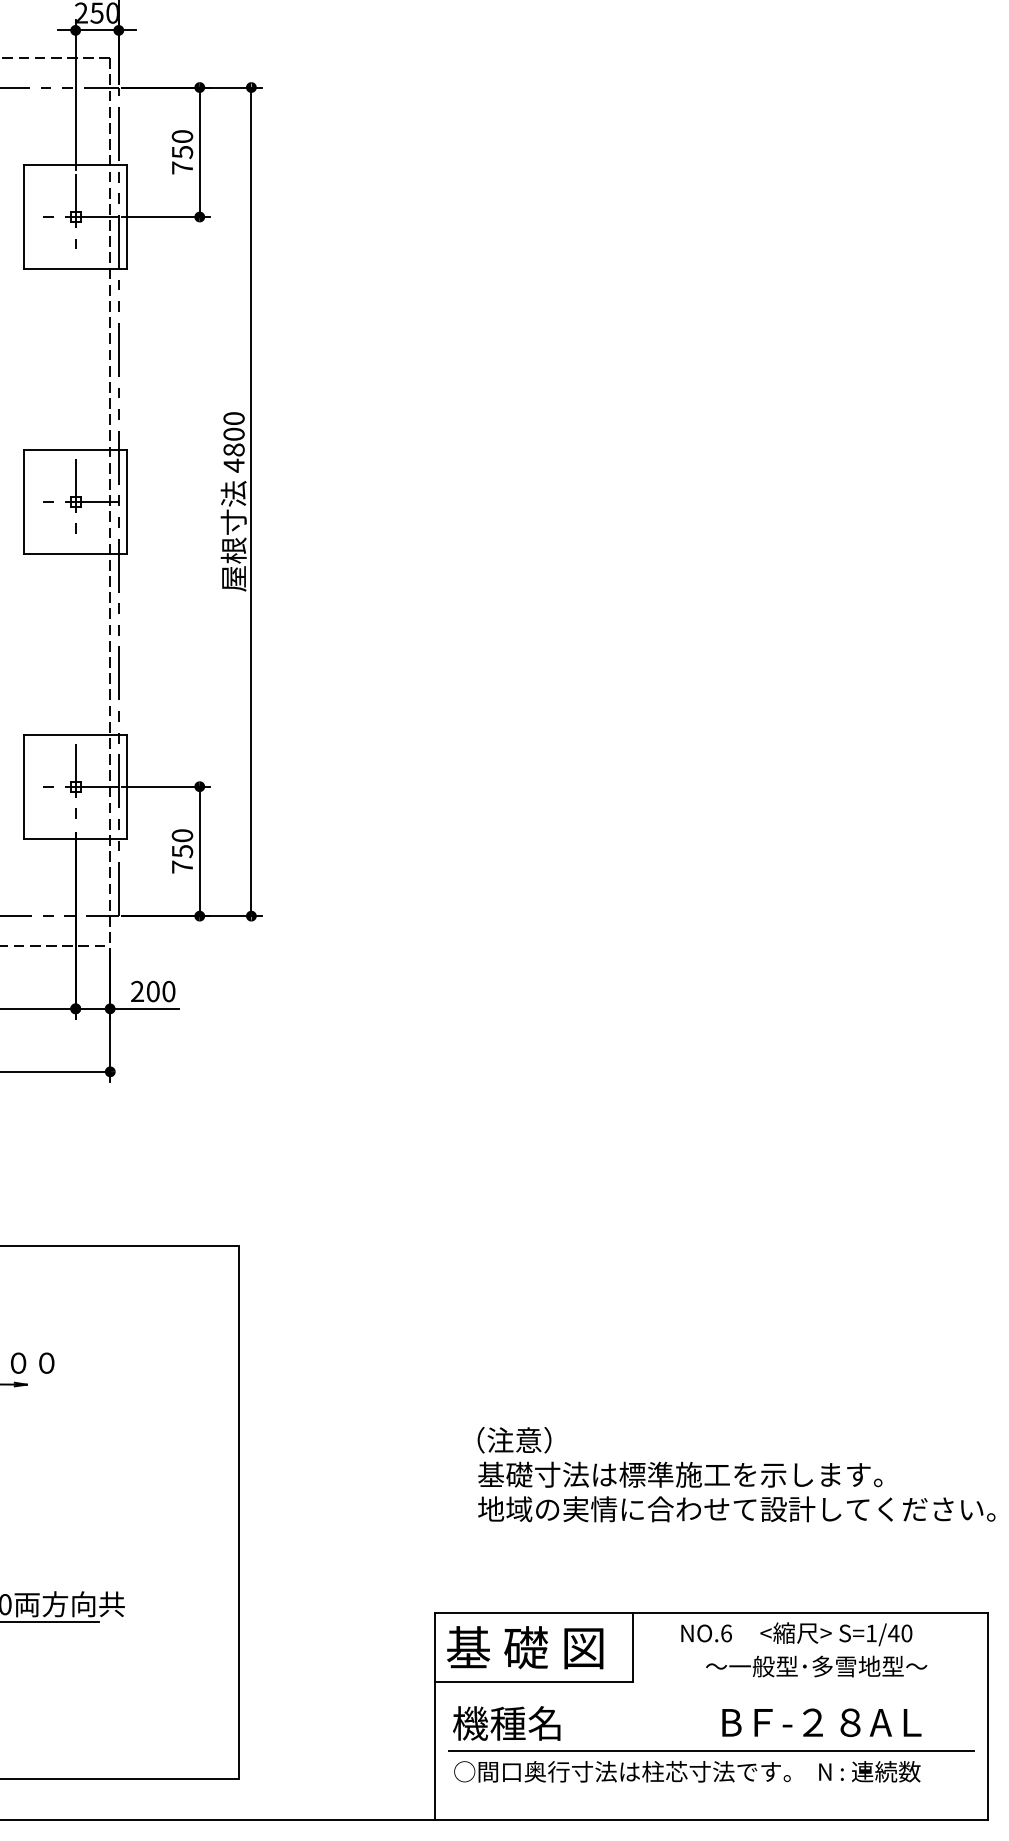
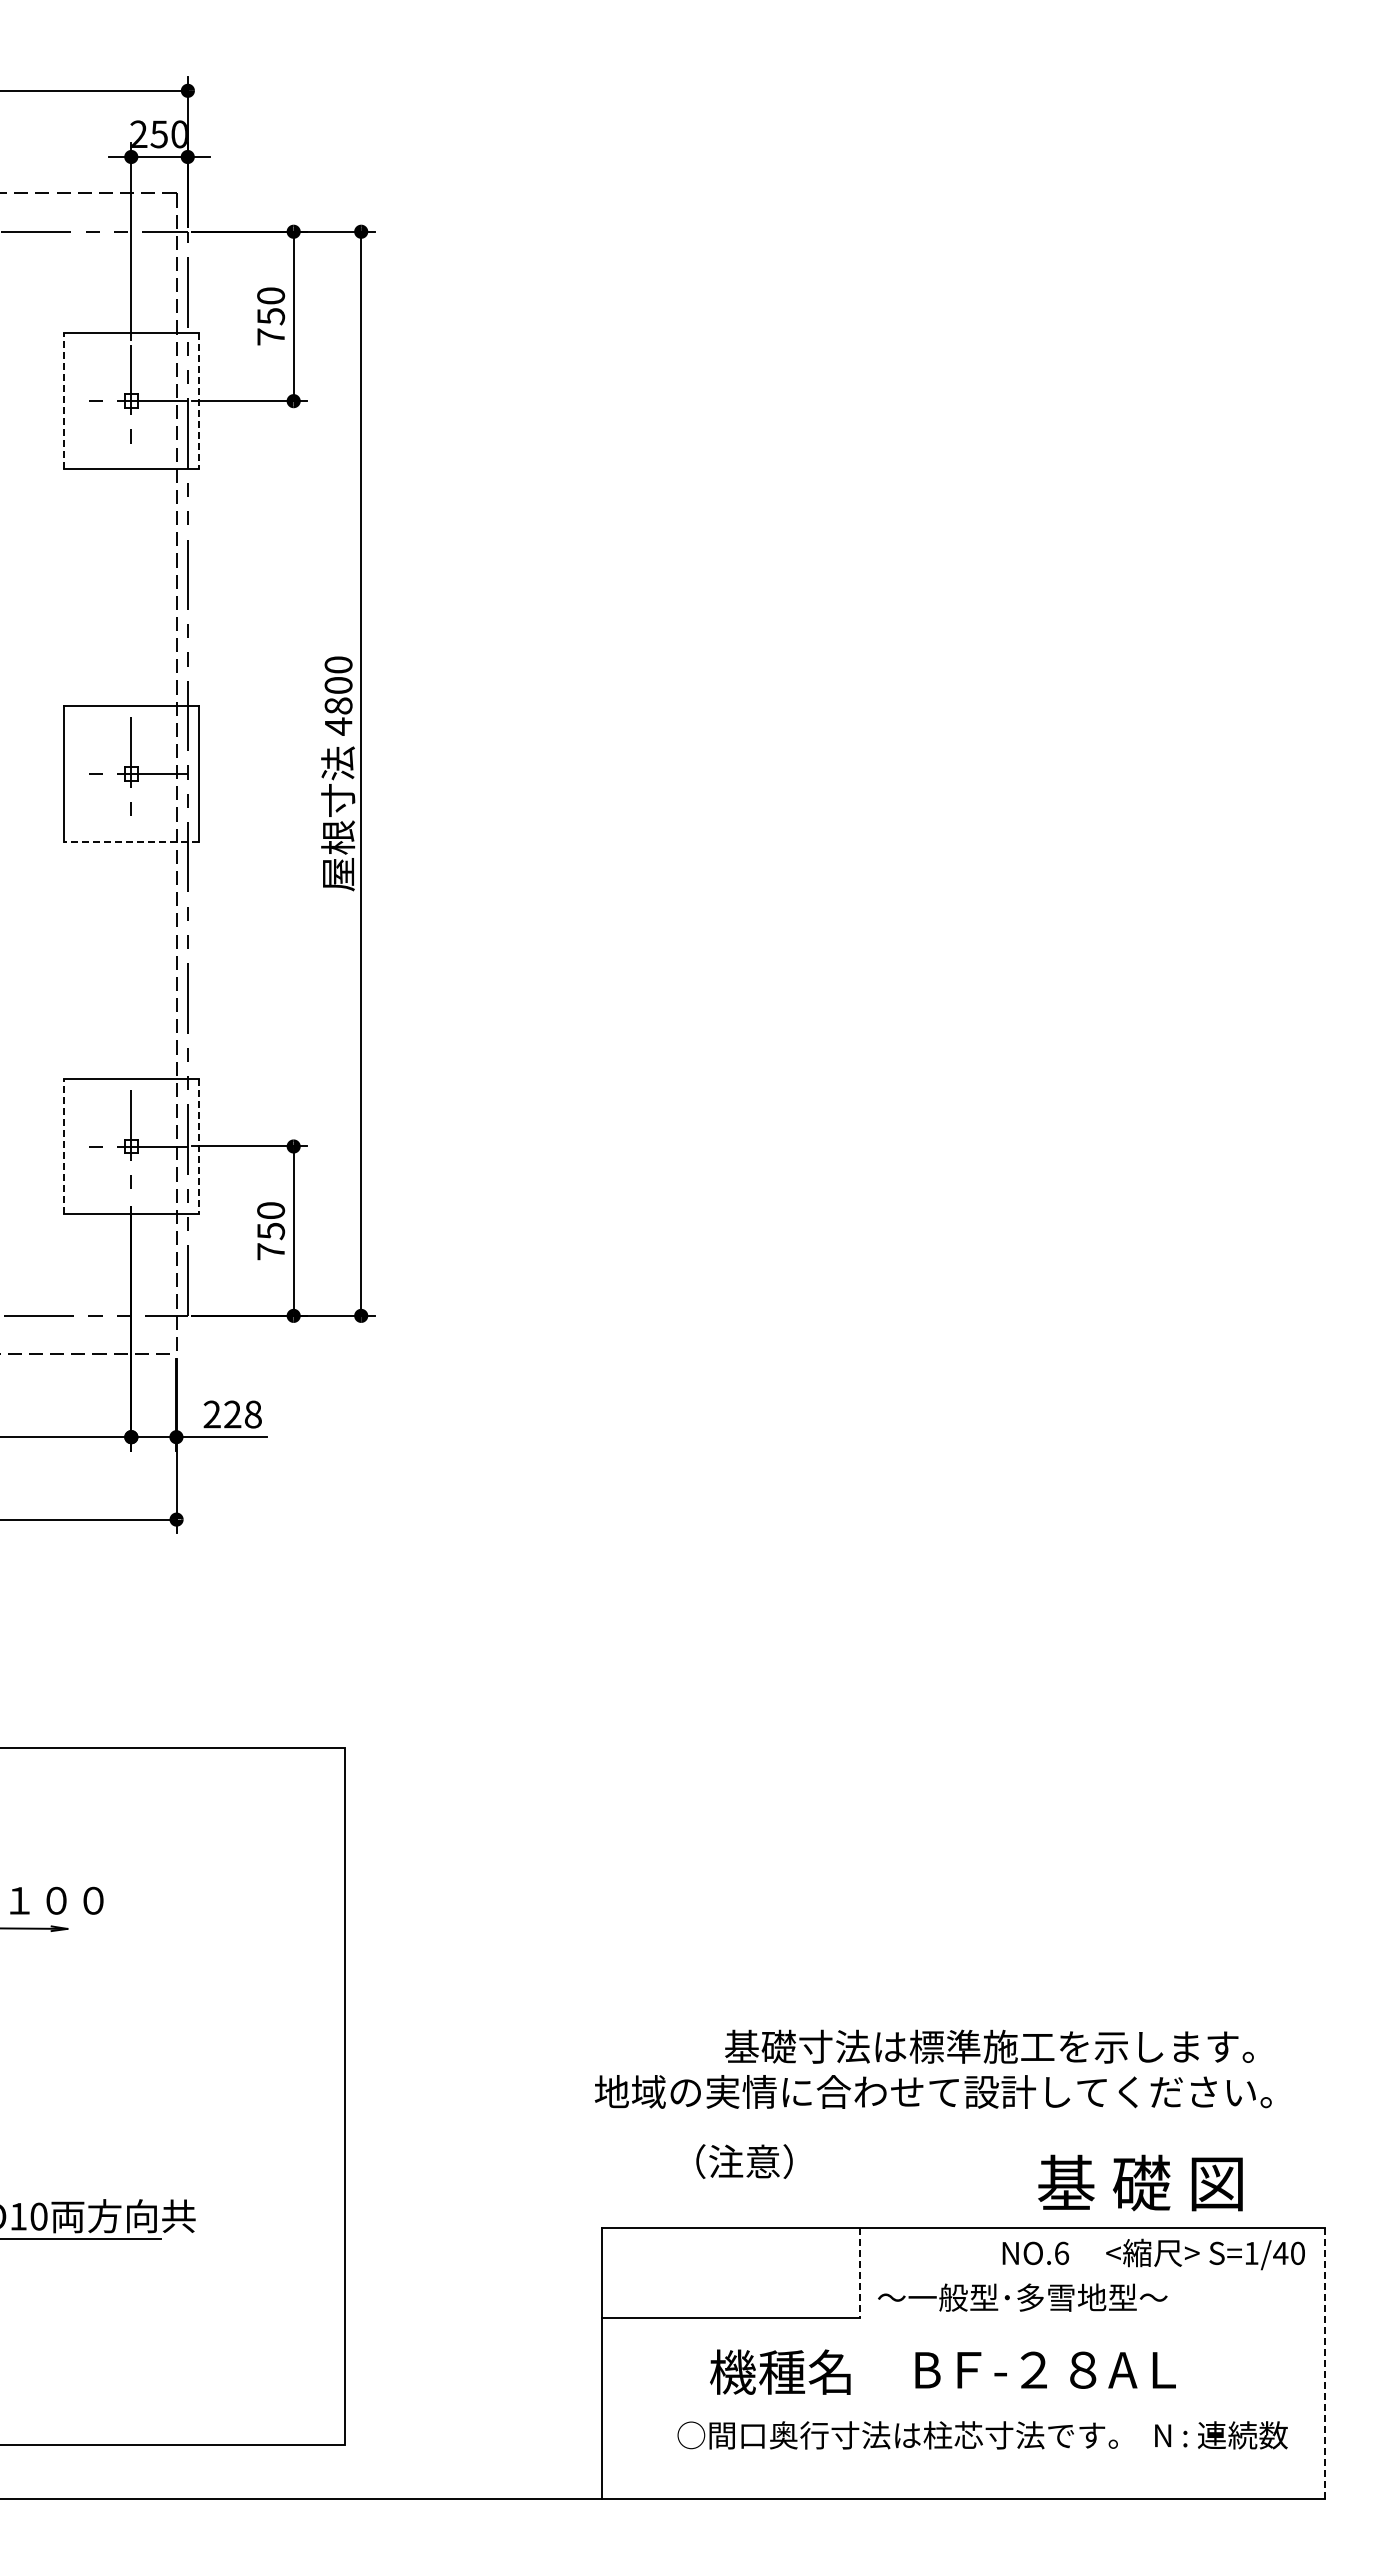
line: (23, 217) -> (63, 401), solid -> dashed
line: (127, 217) -> (199, 401), solid -> dashed
line: (75, 553) -> (131, 841), solid -> dashed
line: (23, 786) -> (63, 1146), solid -> dashed
line: (127, 786) -> (199, 1146), solid -> dashed
text: (160, 991) -> (242, 1414), 200 -> 228
text: (514, 1440) -> (744, 2161), moved
text: (680, 1474) -> (989, 2046), moved
text: (736, 1508) -> (932, 2091), moved
text: (796, 1634) -> (1153, 2254), moved
text: (525, 1647) -> (1140, 2182), moved
line: (632, 1648) -> (860, 2273), solid -> dashed
text: (816, 1666) -> (1022, 2297), moved
line: (987, 1716) -> (1324, 2363), solid -> dashed
text: (506, 1722) -> (780, 2371), moved
text: (821, 1722) -> (1045, 2369), moved
line: (711, 1751) -> (963, 2408), removed
text: (687, 1771) -> (982, 2435), moved

